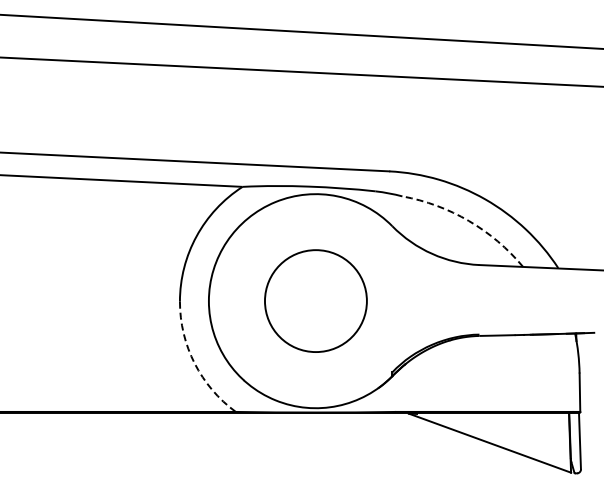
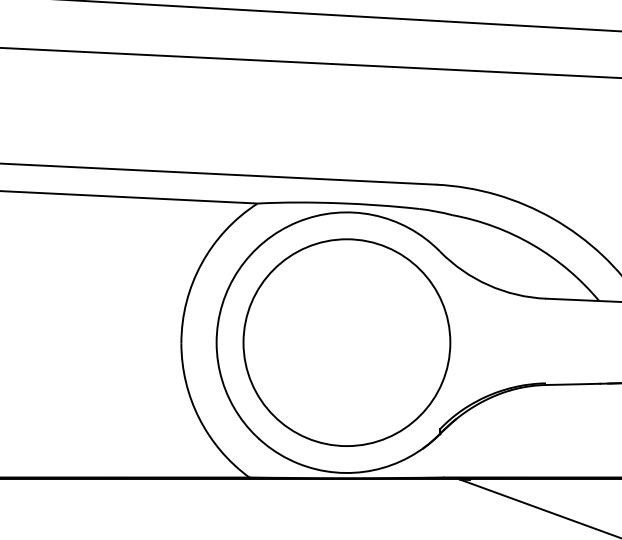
arc: (468, 221) -> (532, 245), dashed -> solid
circle: (315, 300) -> (346, 341), size x1.67
arc: (194, 363) -> (199, 418), dashed -> solid

